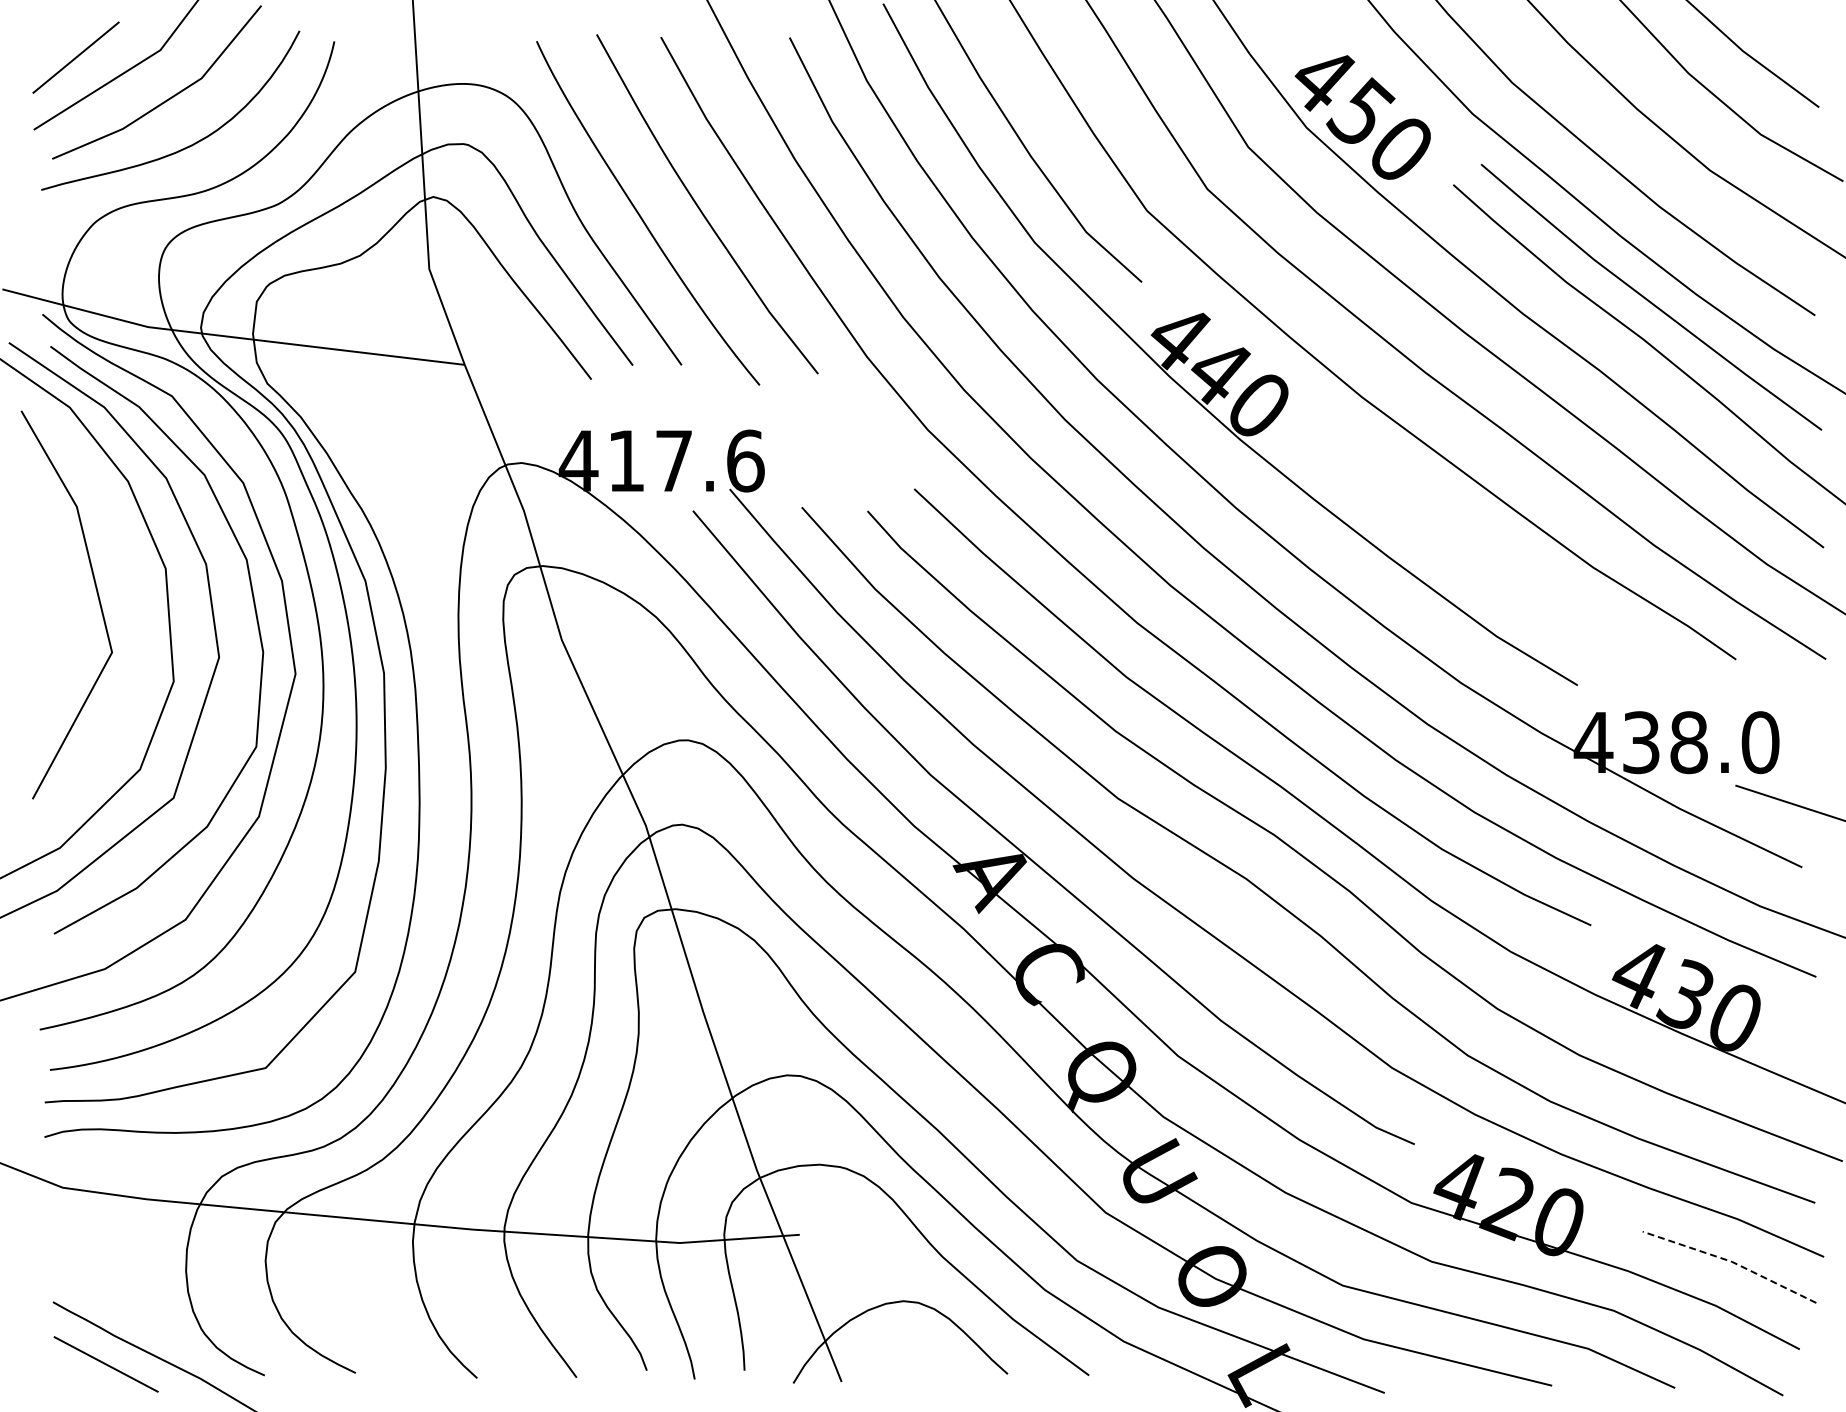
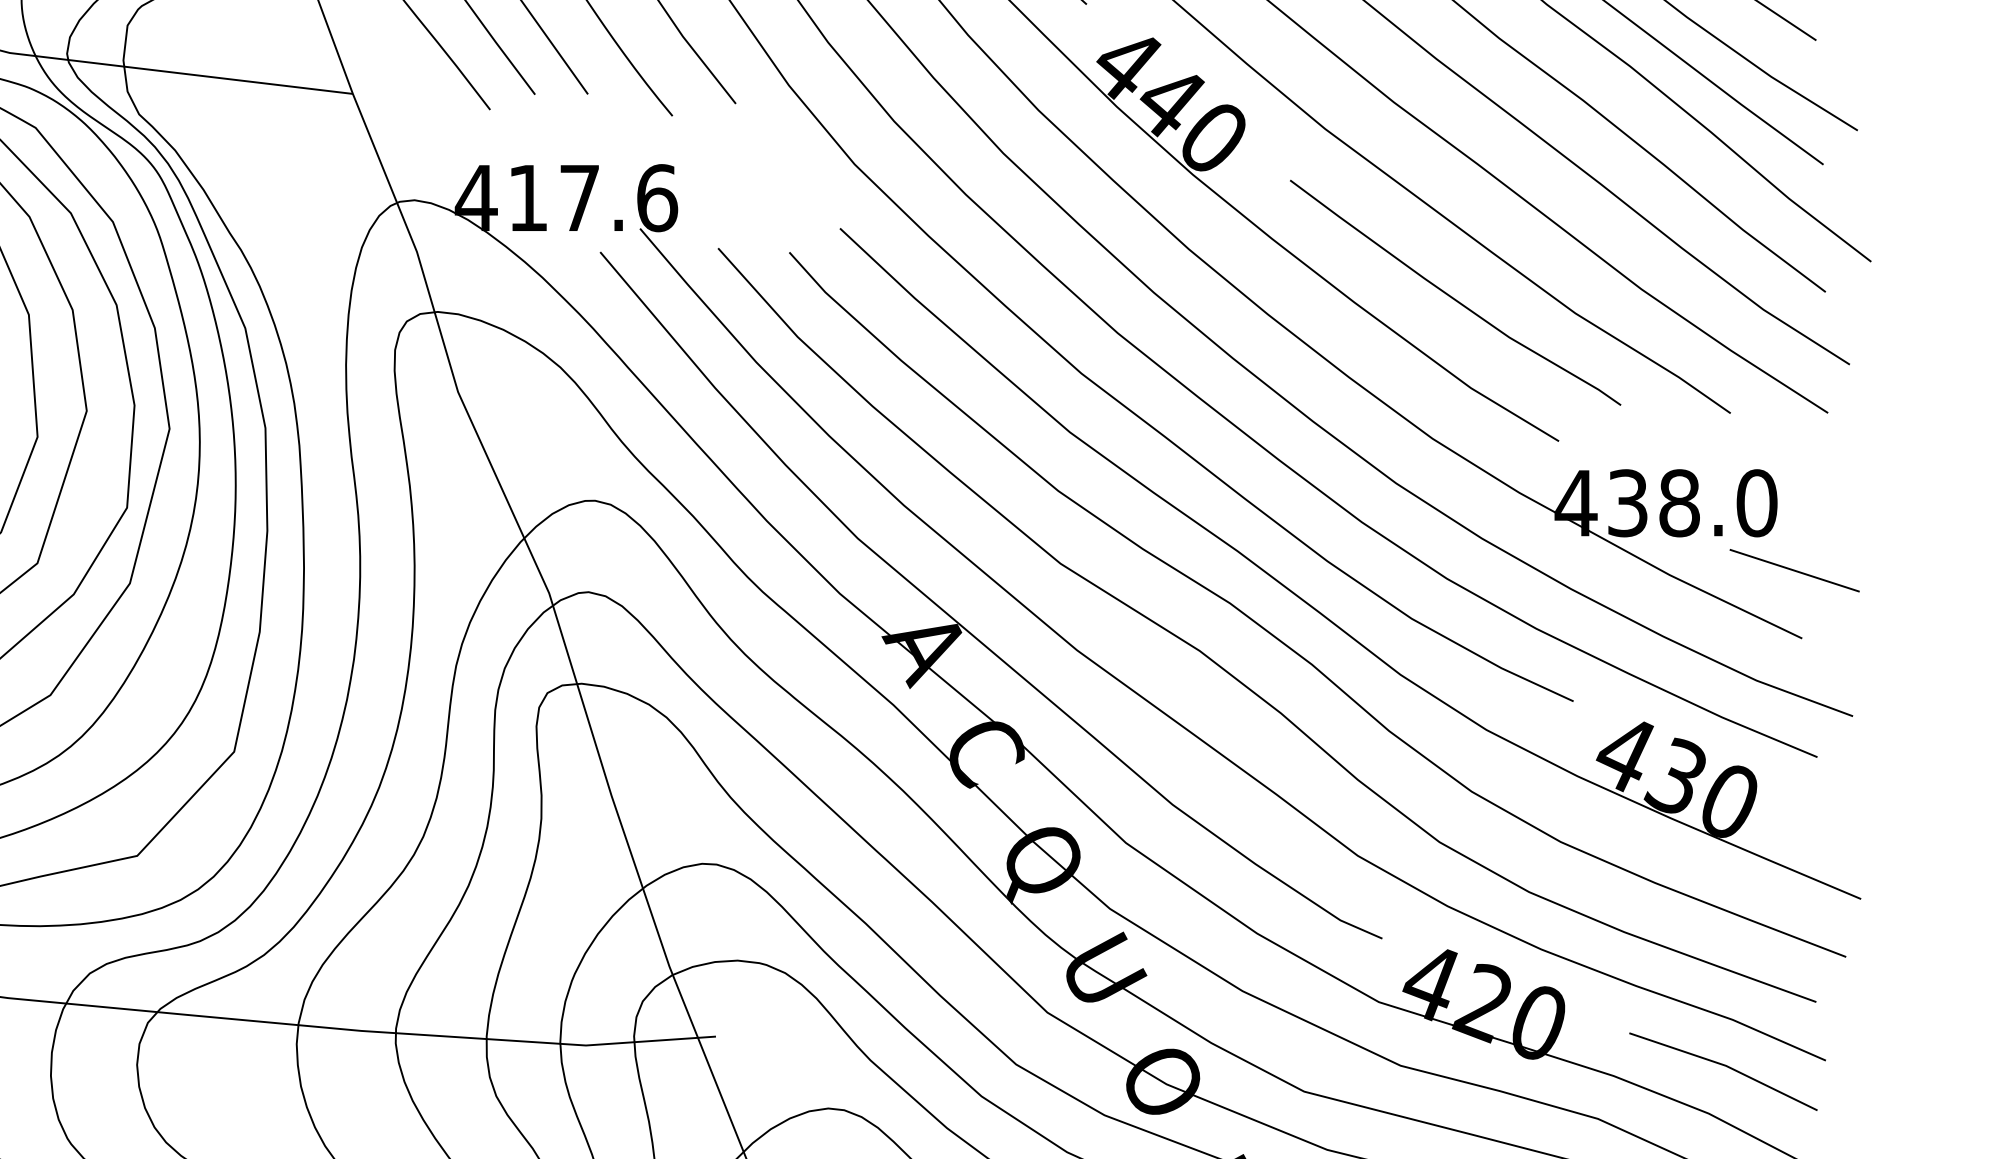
curve: (1480, 552) -> (1453, 297), added
line: (1732, 1261) -> (1726, 1065), dashed -> solid

